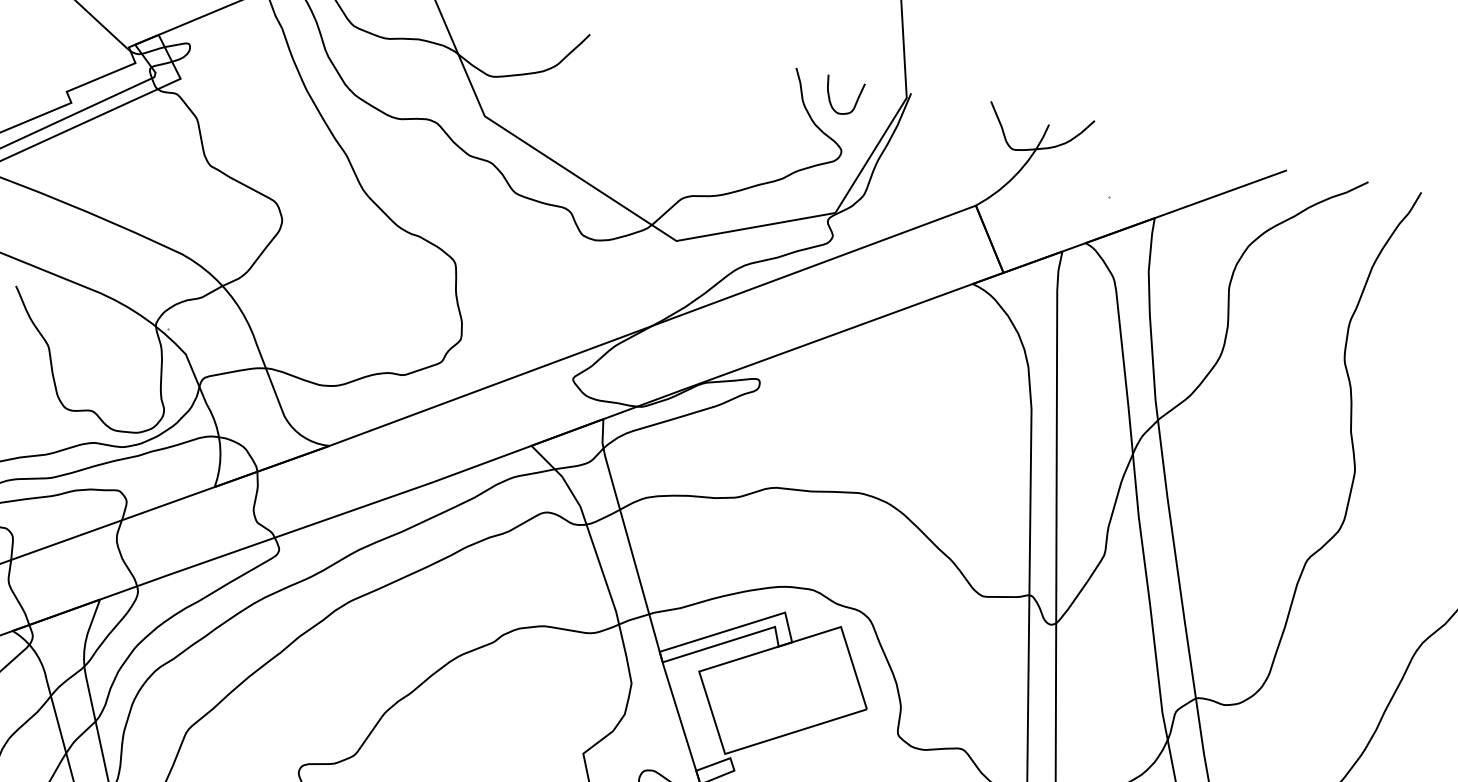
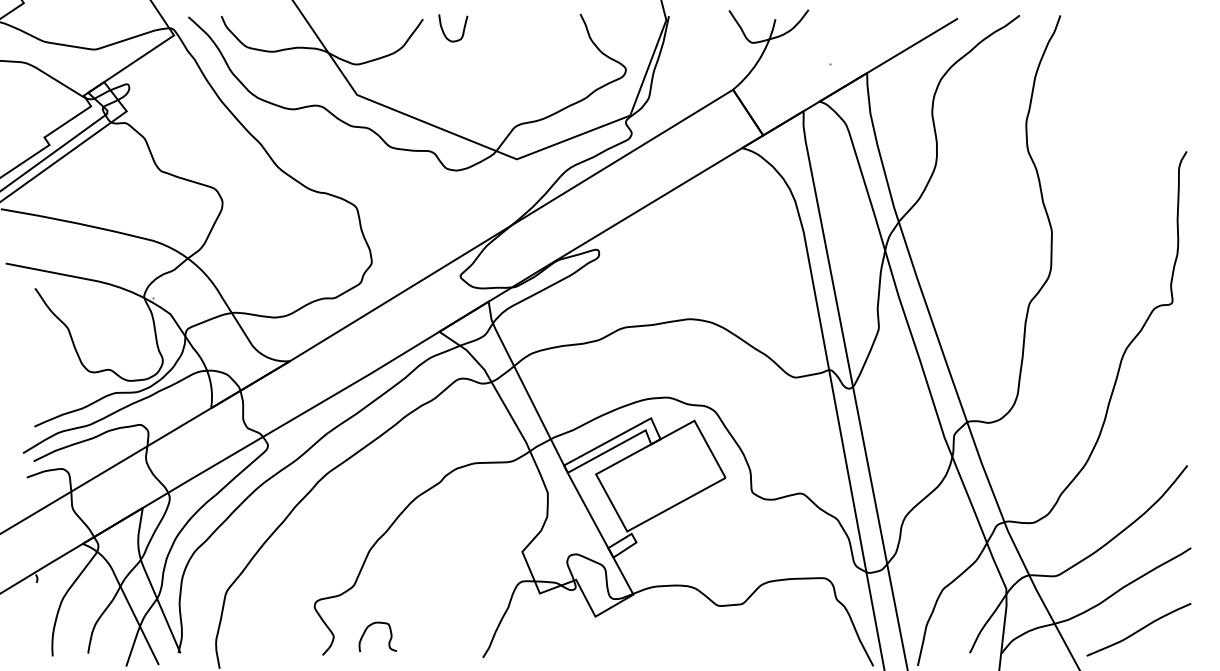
curve: (854, 102) -> (462, 31), moved

